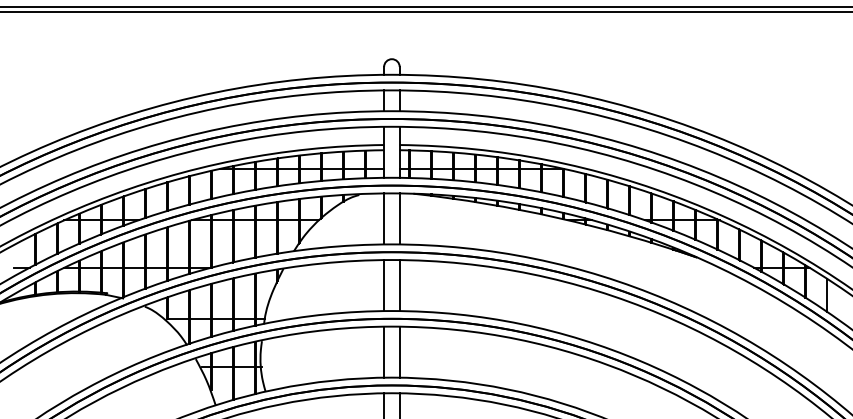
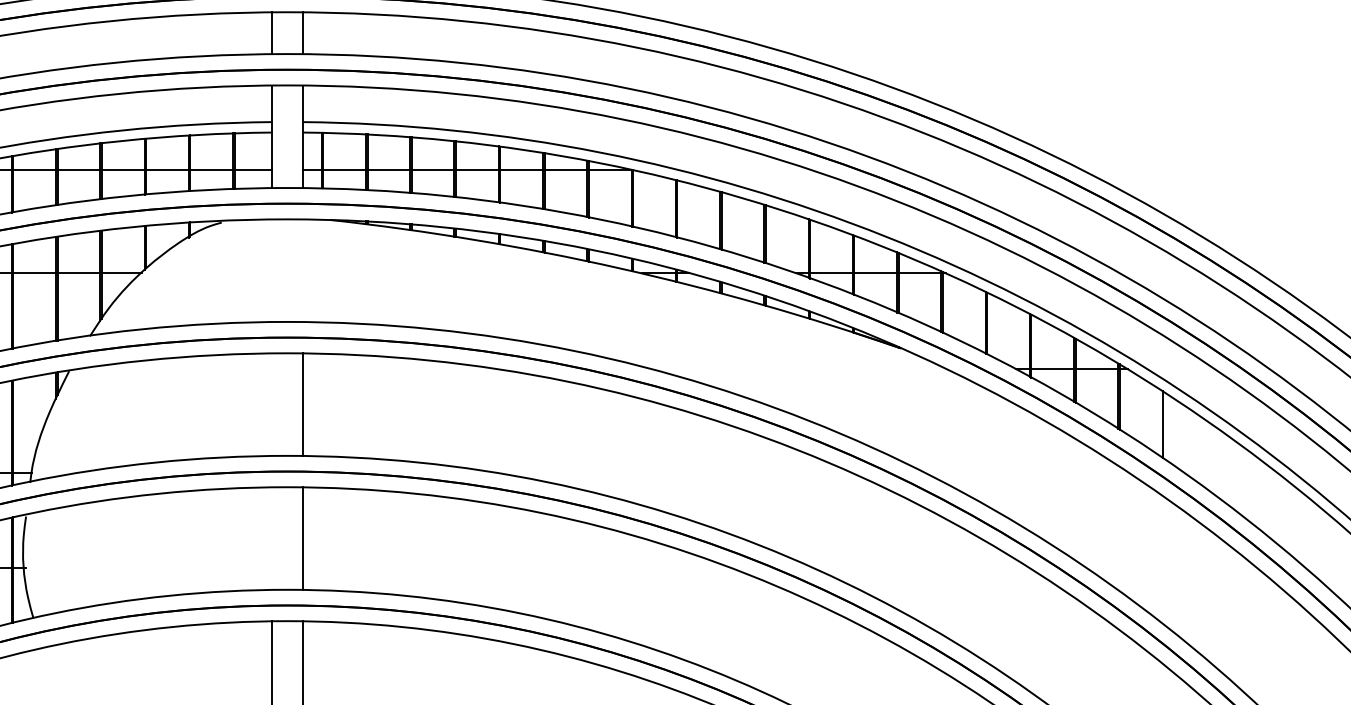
line: (384, 218) -> (272, 269), removed
line: (399, 218) -> (302, 269), removed
line: (384, 285) -> (272, 404), removed
line: (384, 351) -> (272, 537), removed

